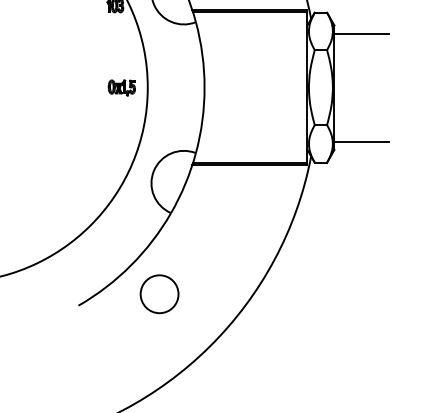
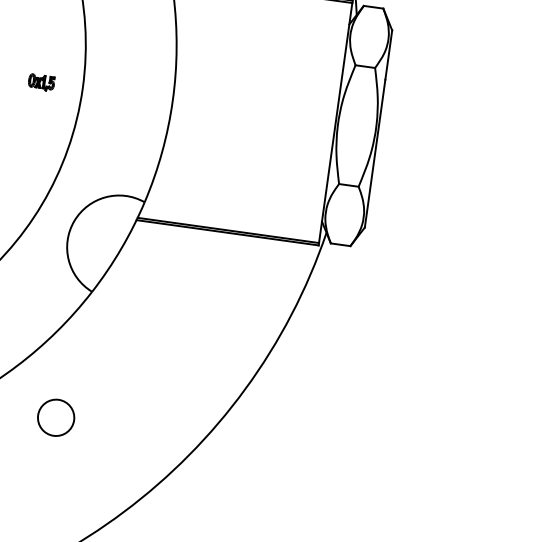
line: (361, 33) -> (433, 49), removed
part: (121, 87) -> (41, 81), size x0.6
line: (361, 141) -> (409, 220), removed
circle: (159, 294) -> (55, 418), size x0.6

